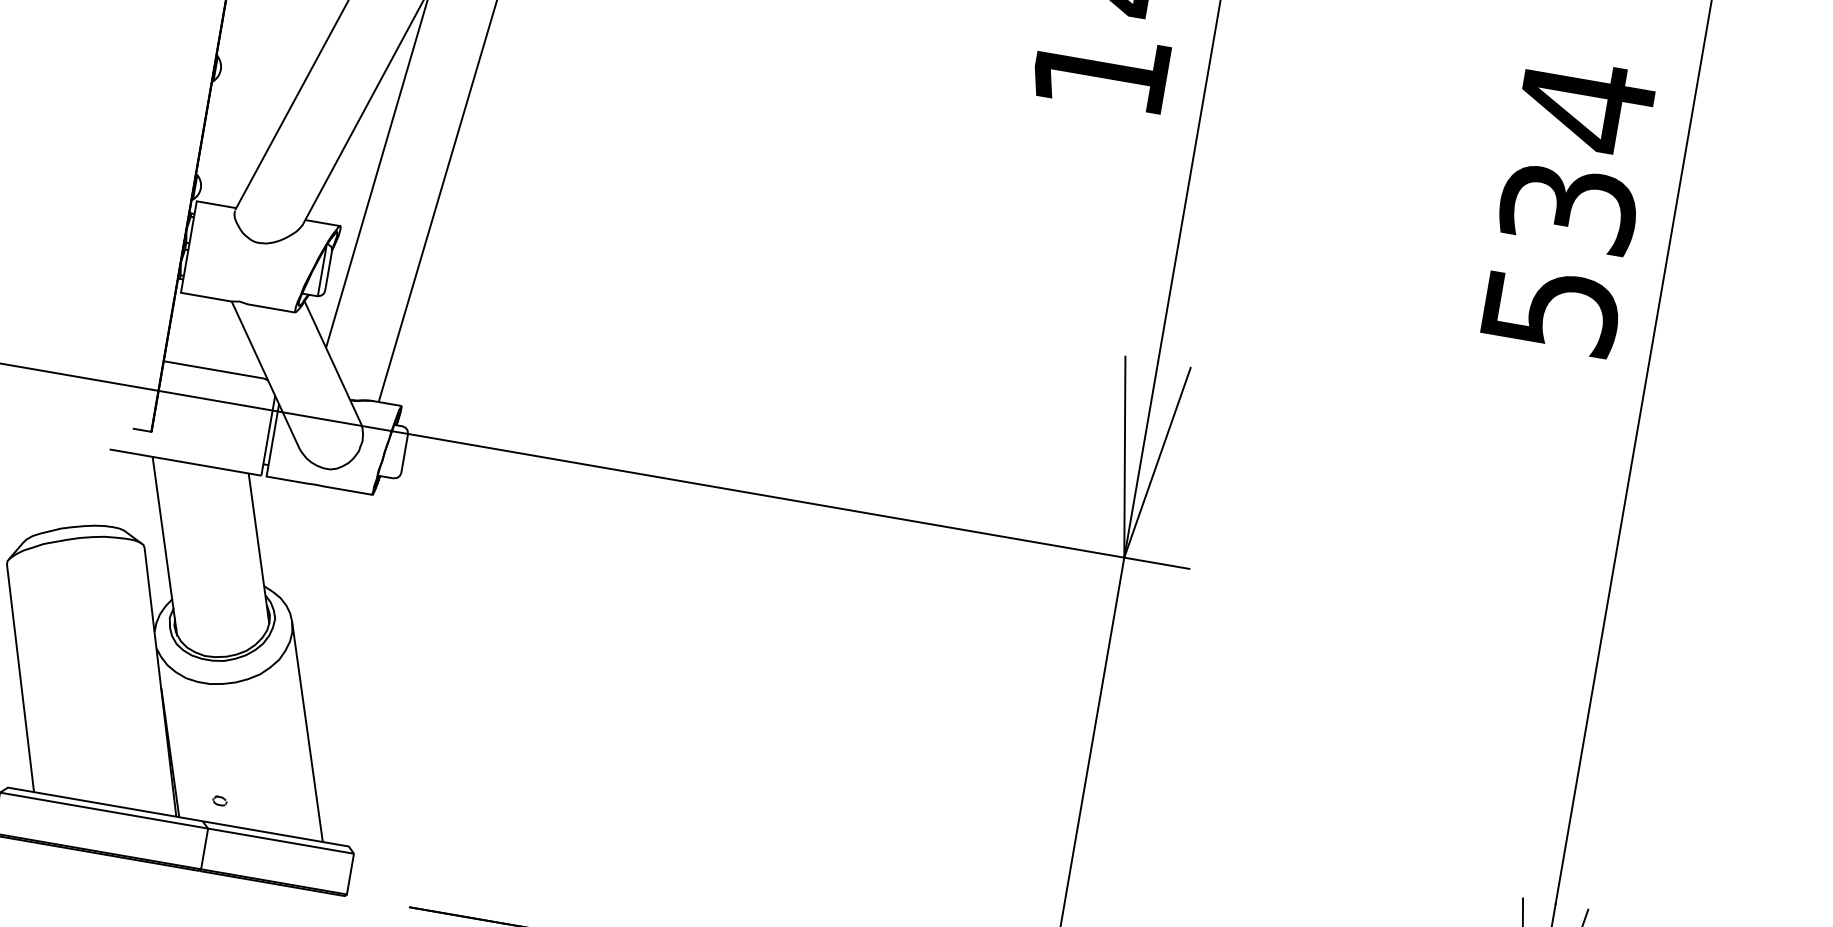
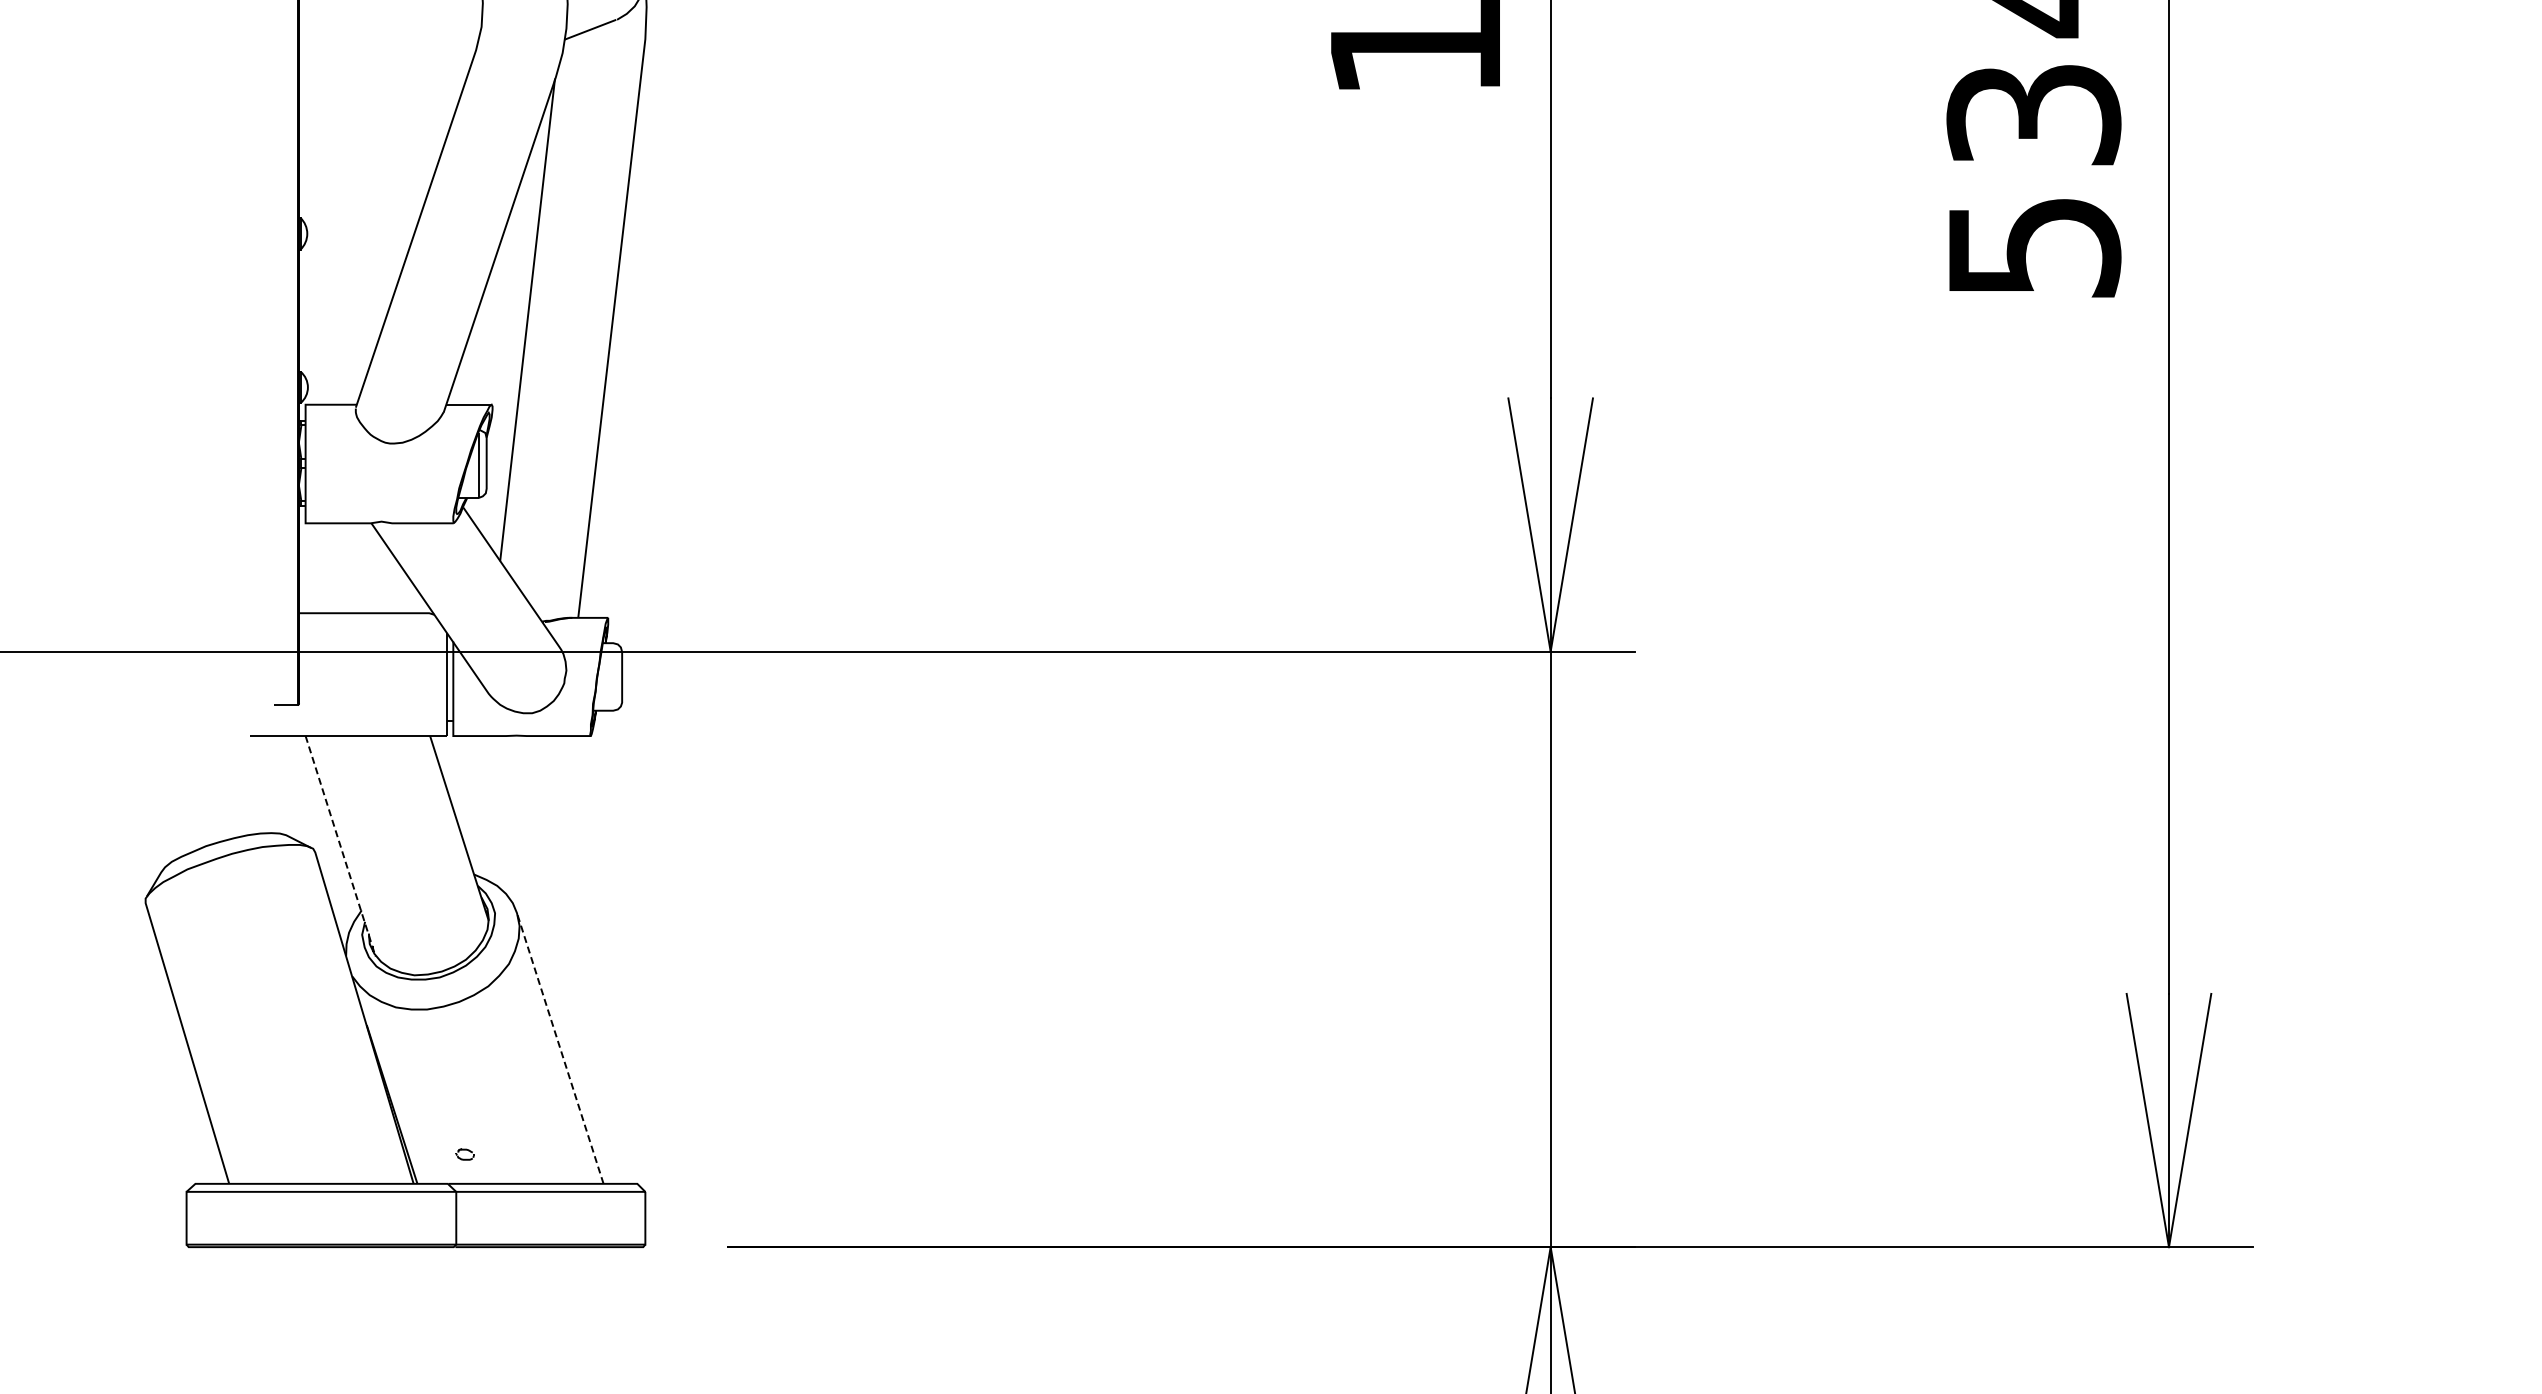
line: (164, 546) -> (340, 846), solid -> dashed
line: (307, 731) -> (560, 1048), solid -> dashed

